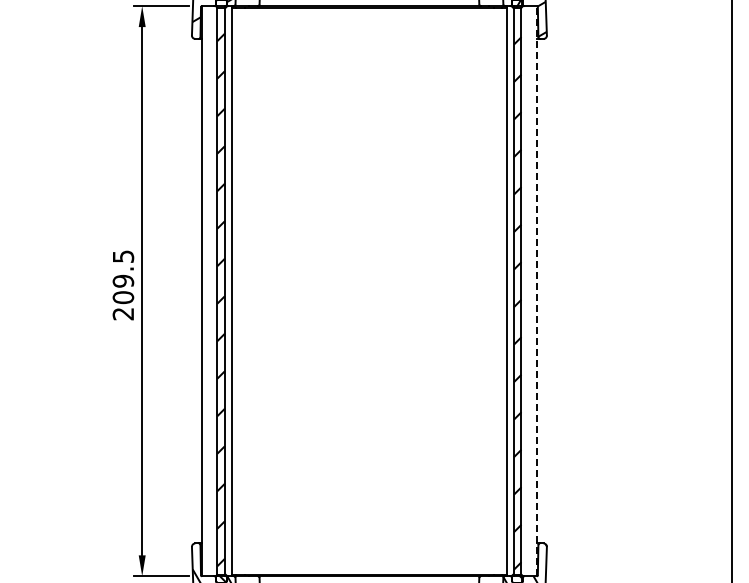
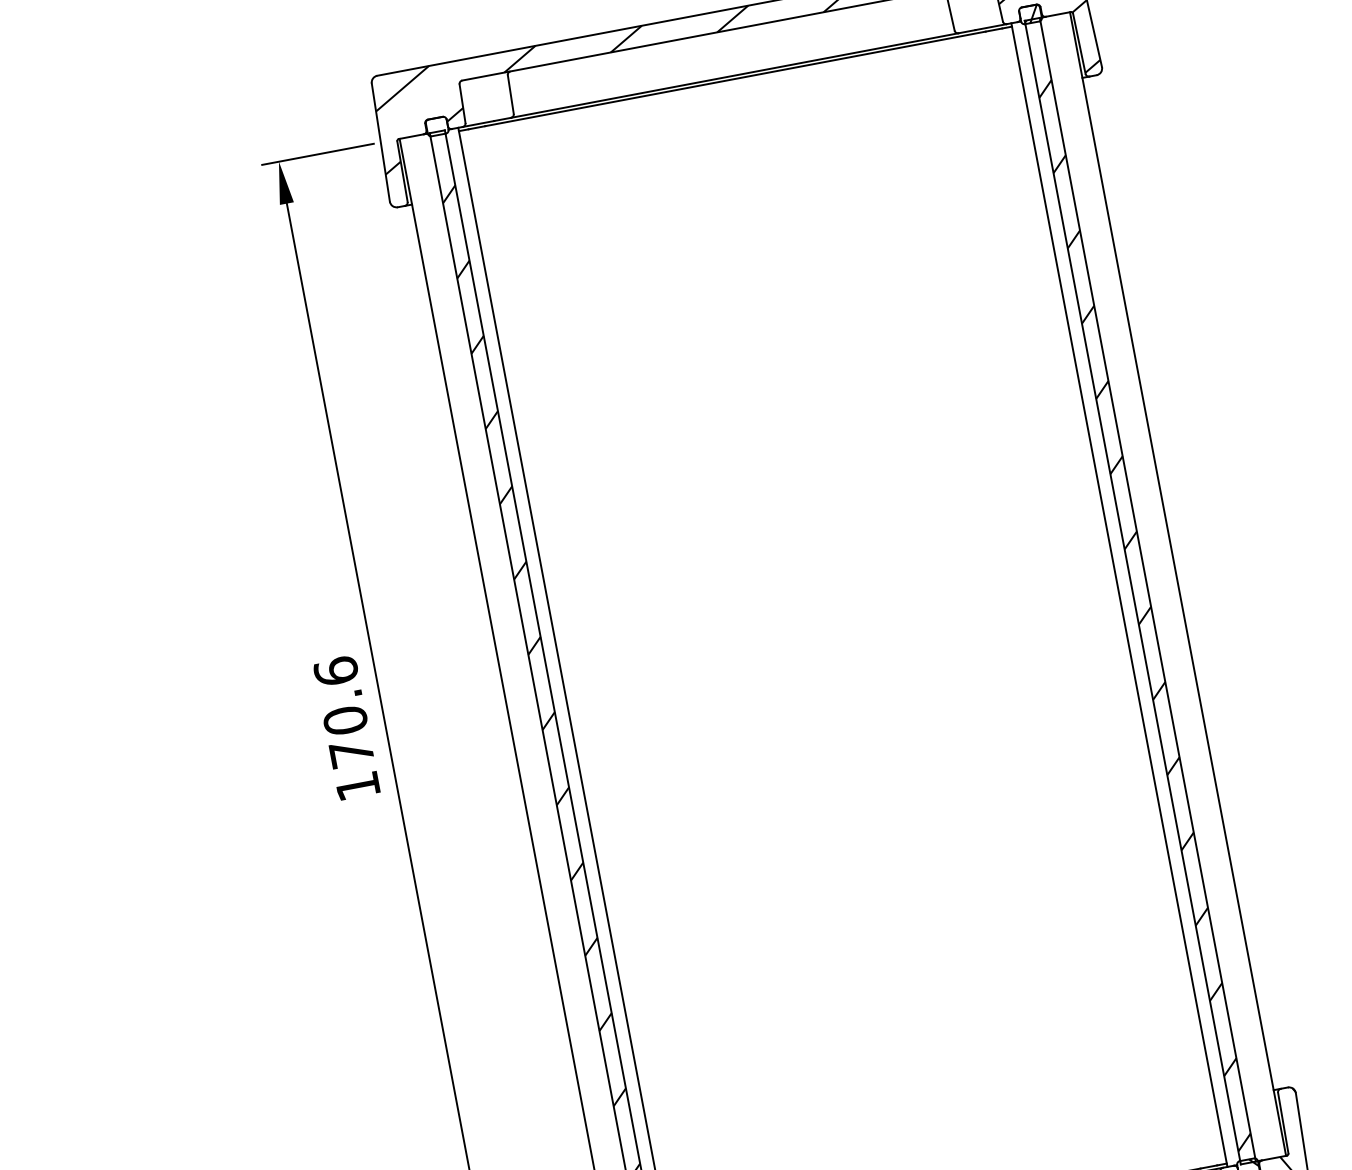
text: (123, 285) -> (347, 729), 209.5 -> 170.6
line: (536, 290) -> (1177, 582), dashed -> solid

